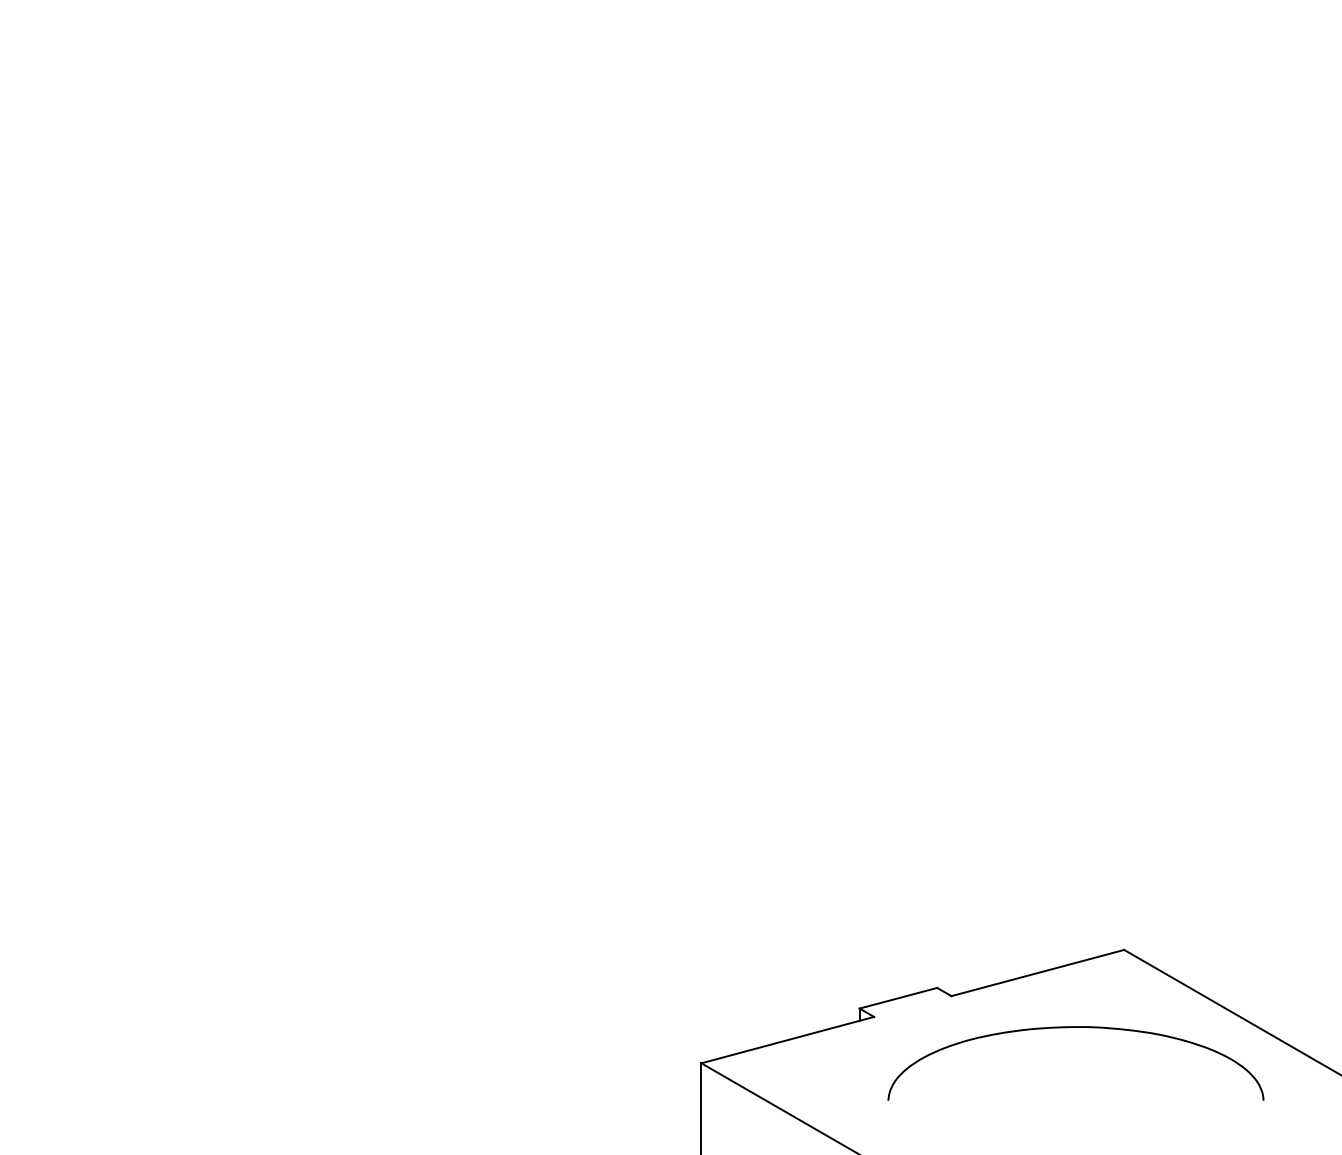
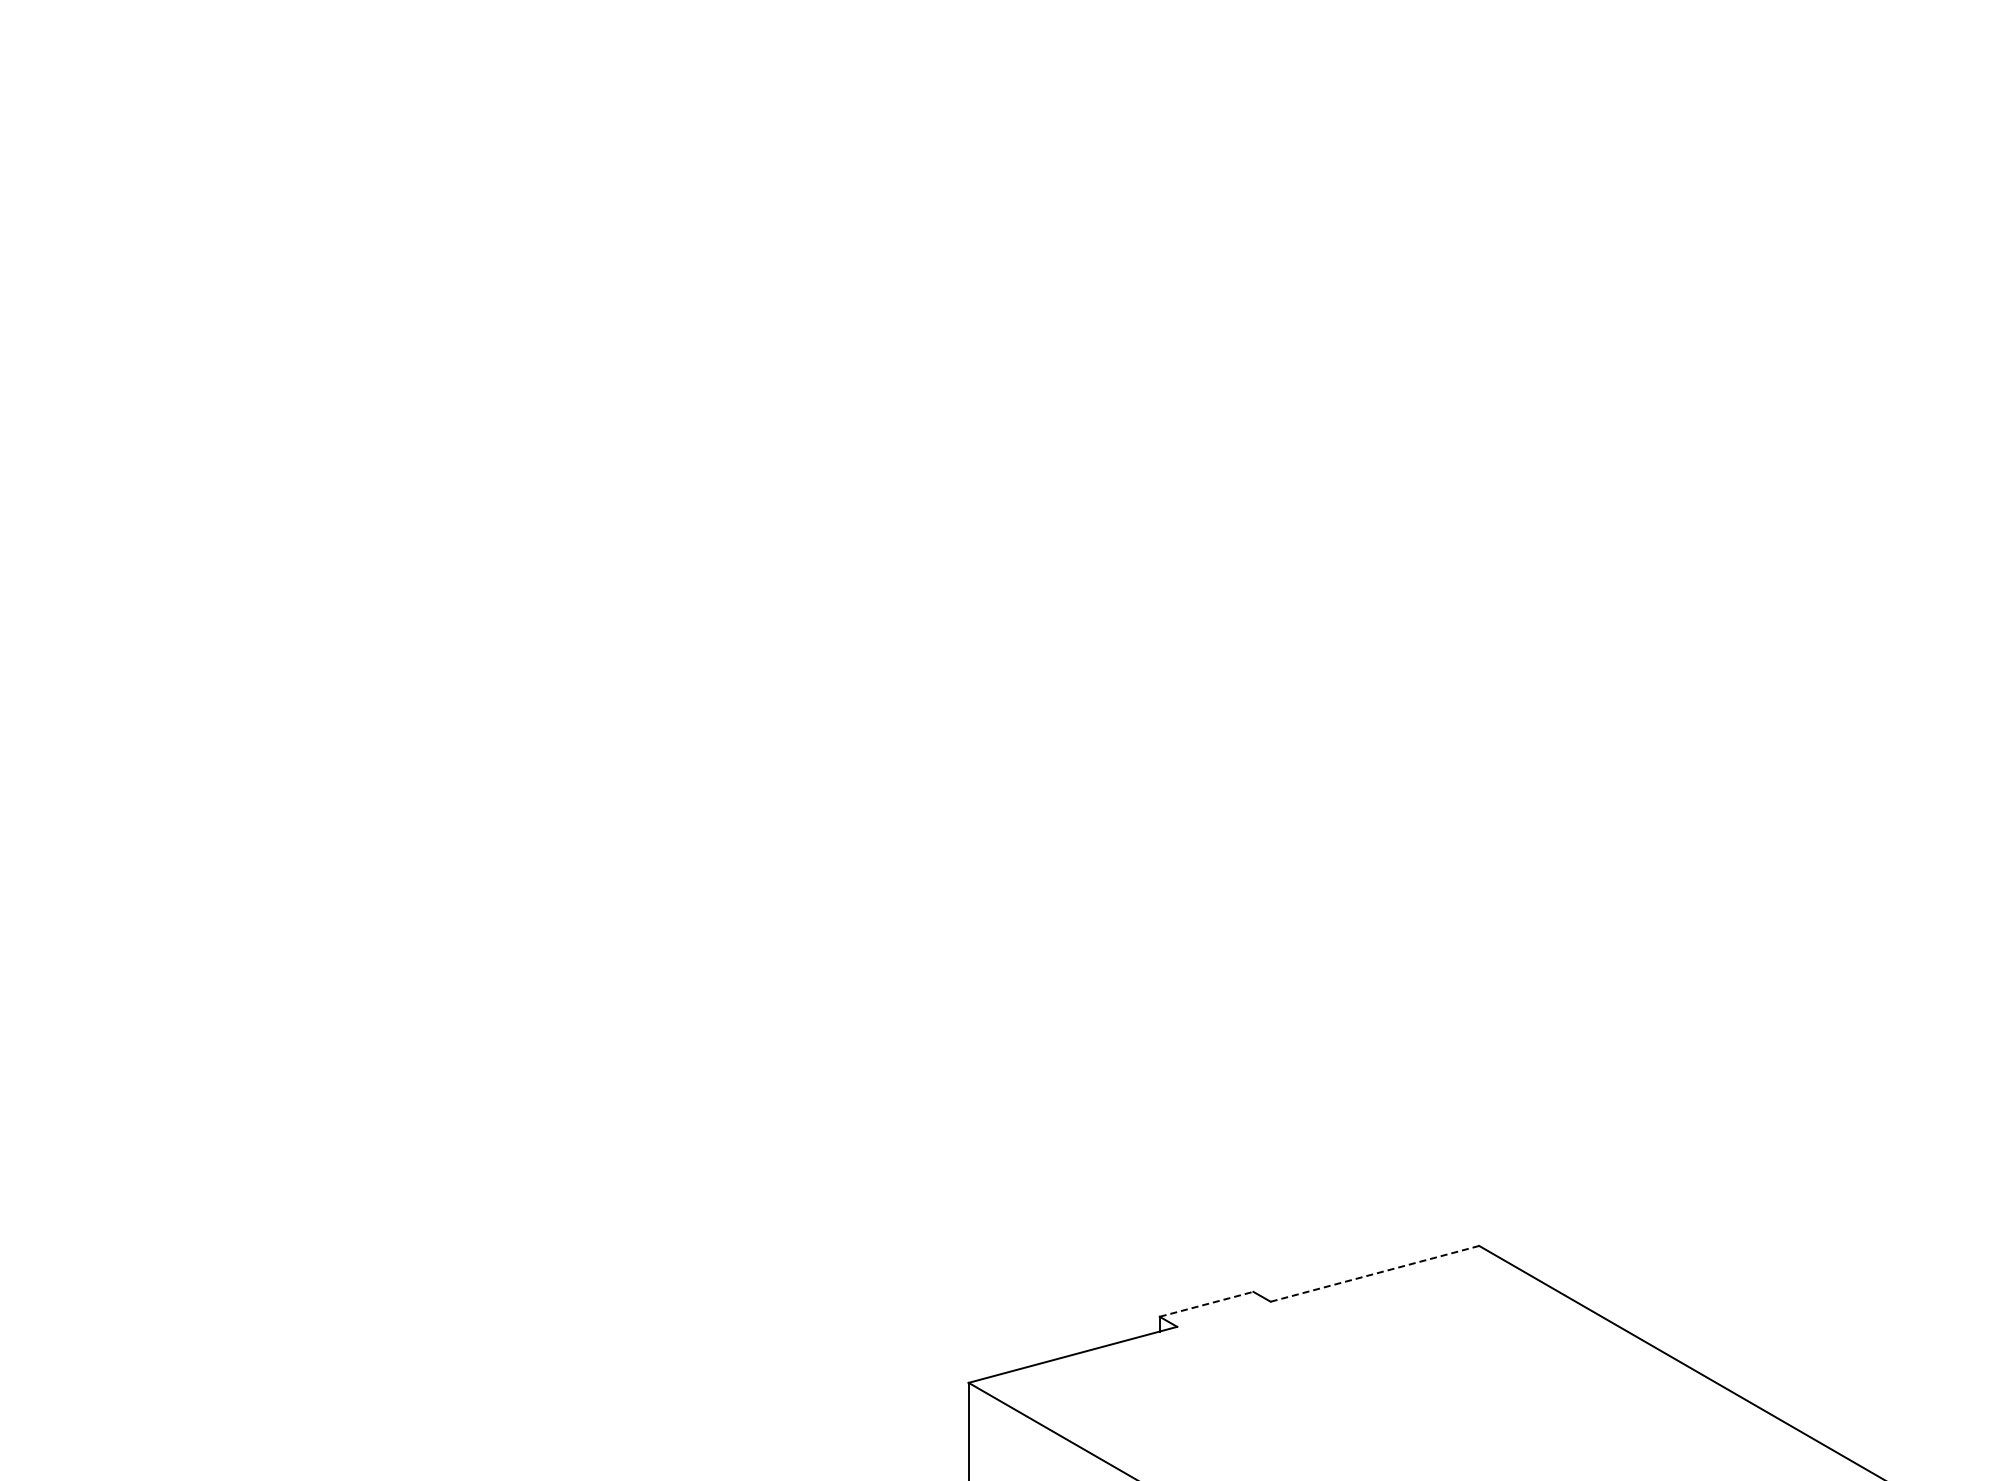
line: (1037, 972) -> (1374, 1273), solid -> dashed
line: (899, 998) -> (1207, 1304), solid -> dashed
part: (1068, 1028) -> (1412, 1340), removed

